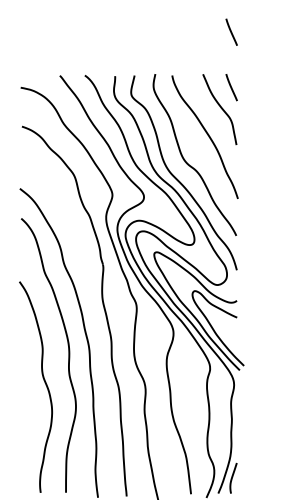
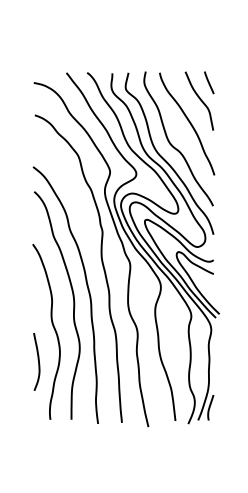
line: (231, 31) -> (209, 36), removed
curve: (26, 422) -> (38, 361), added

